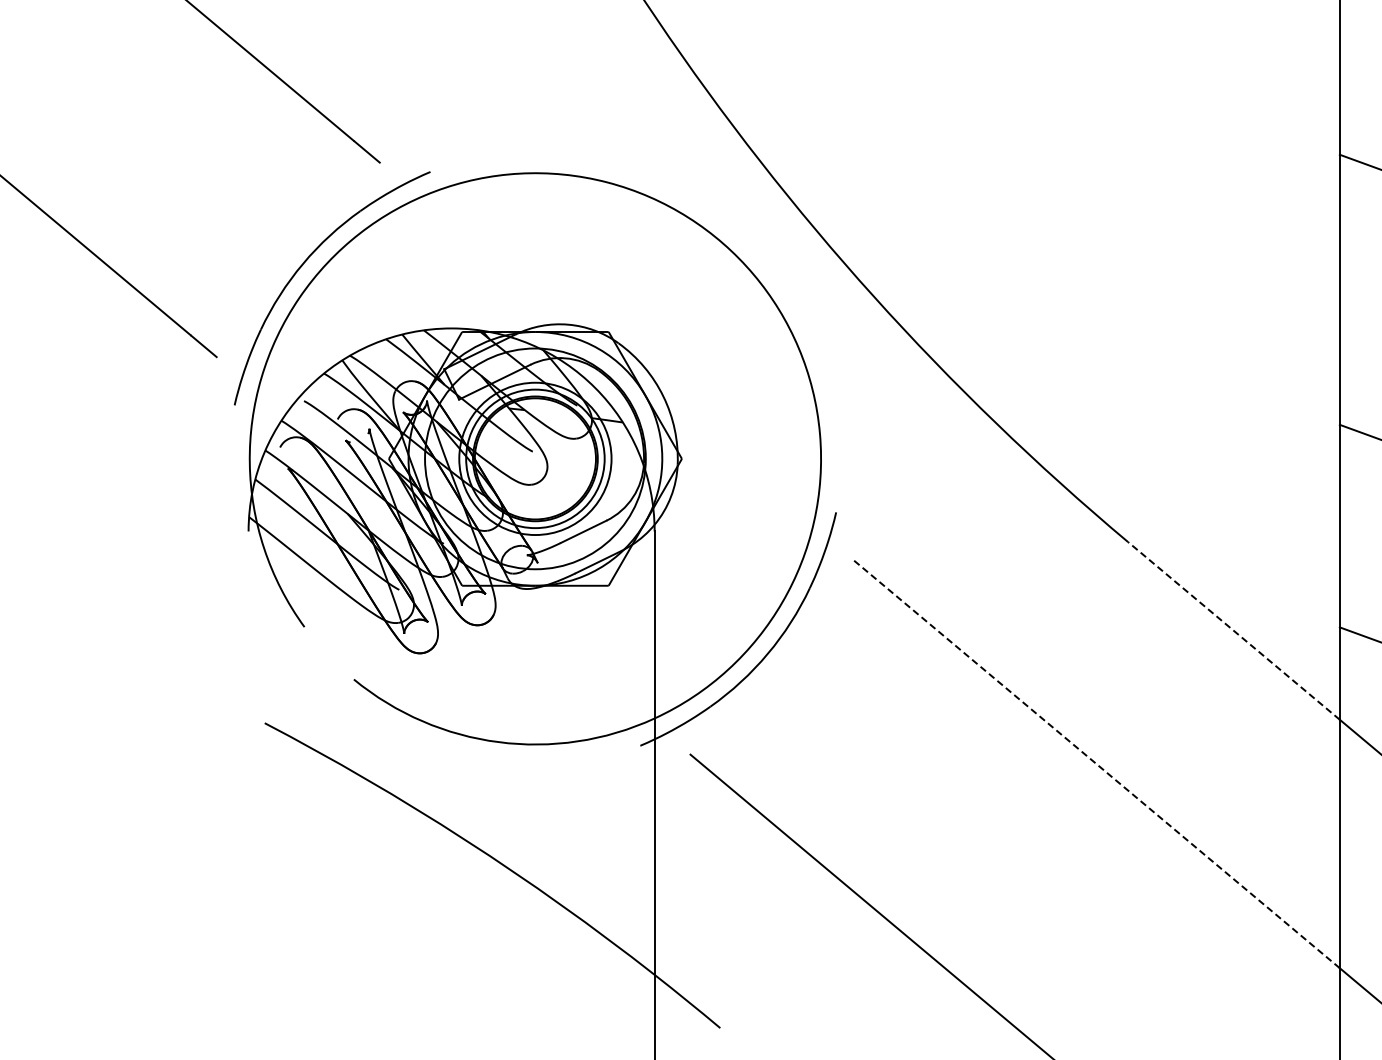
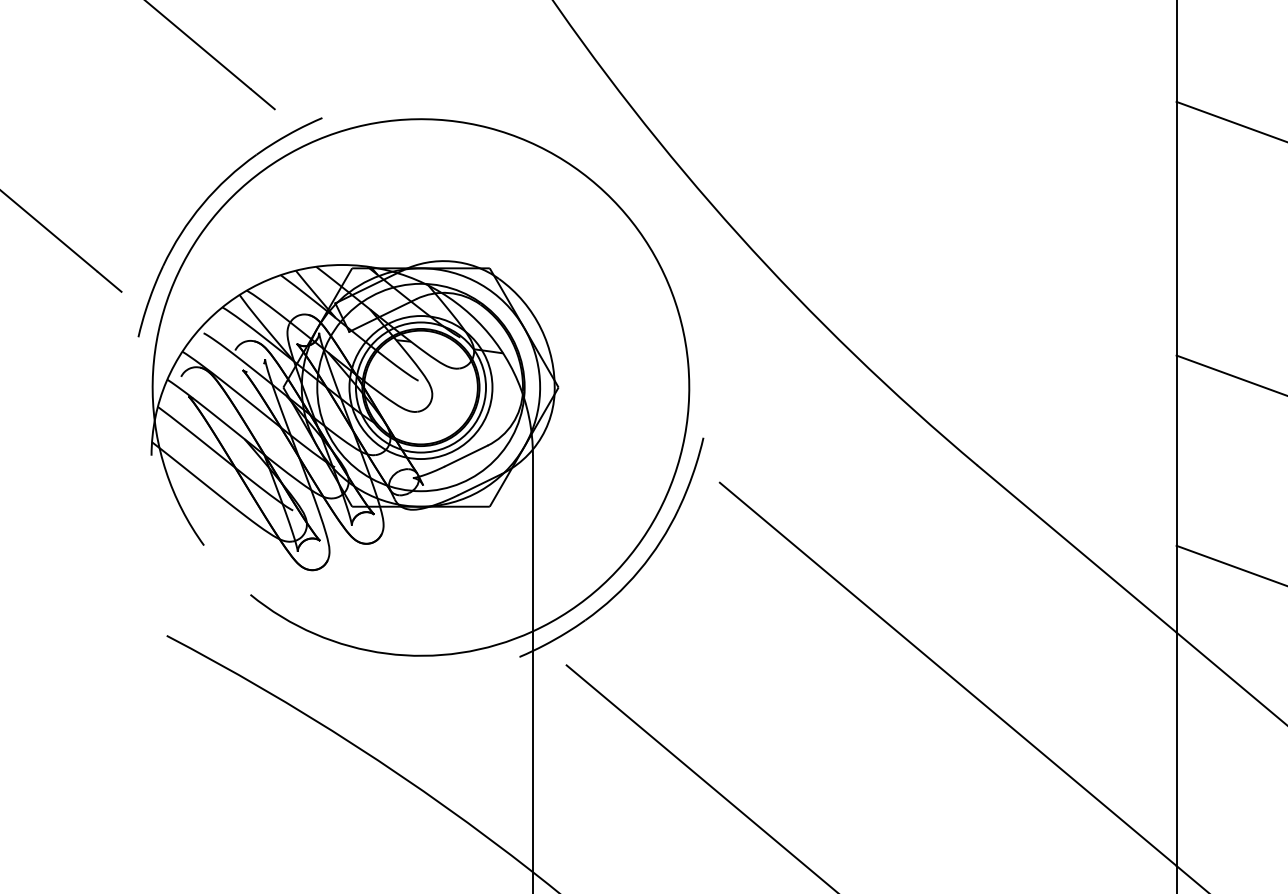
line: (1233, 630) -> (1076, 548), dashed -> solid
line: (1096, 763) -> (947, 673), dashed -> solid

